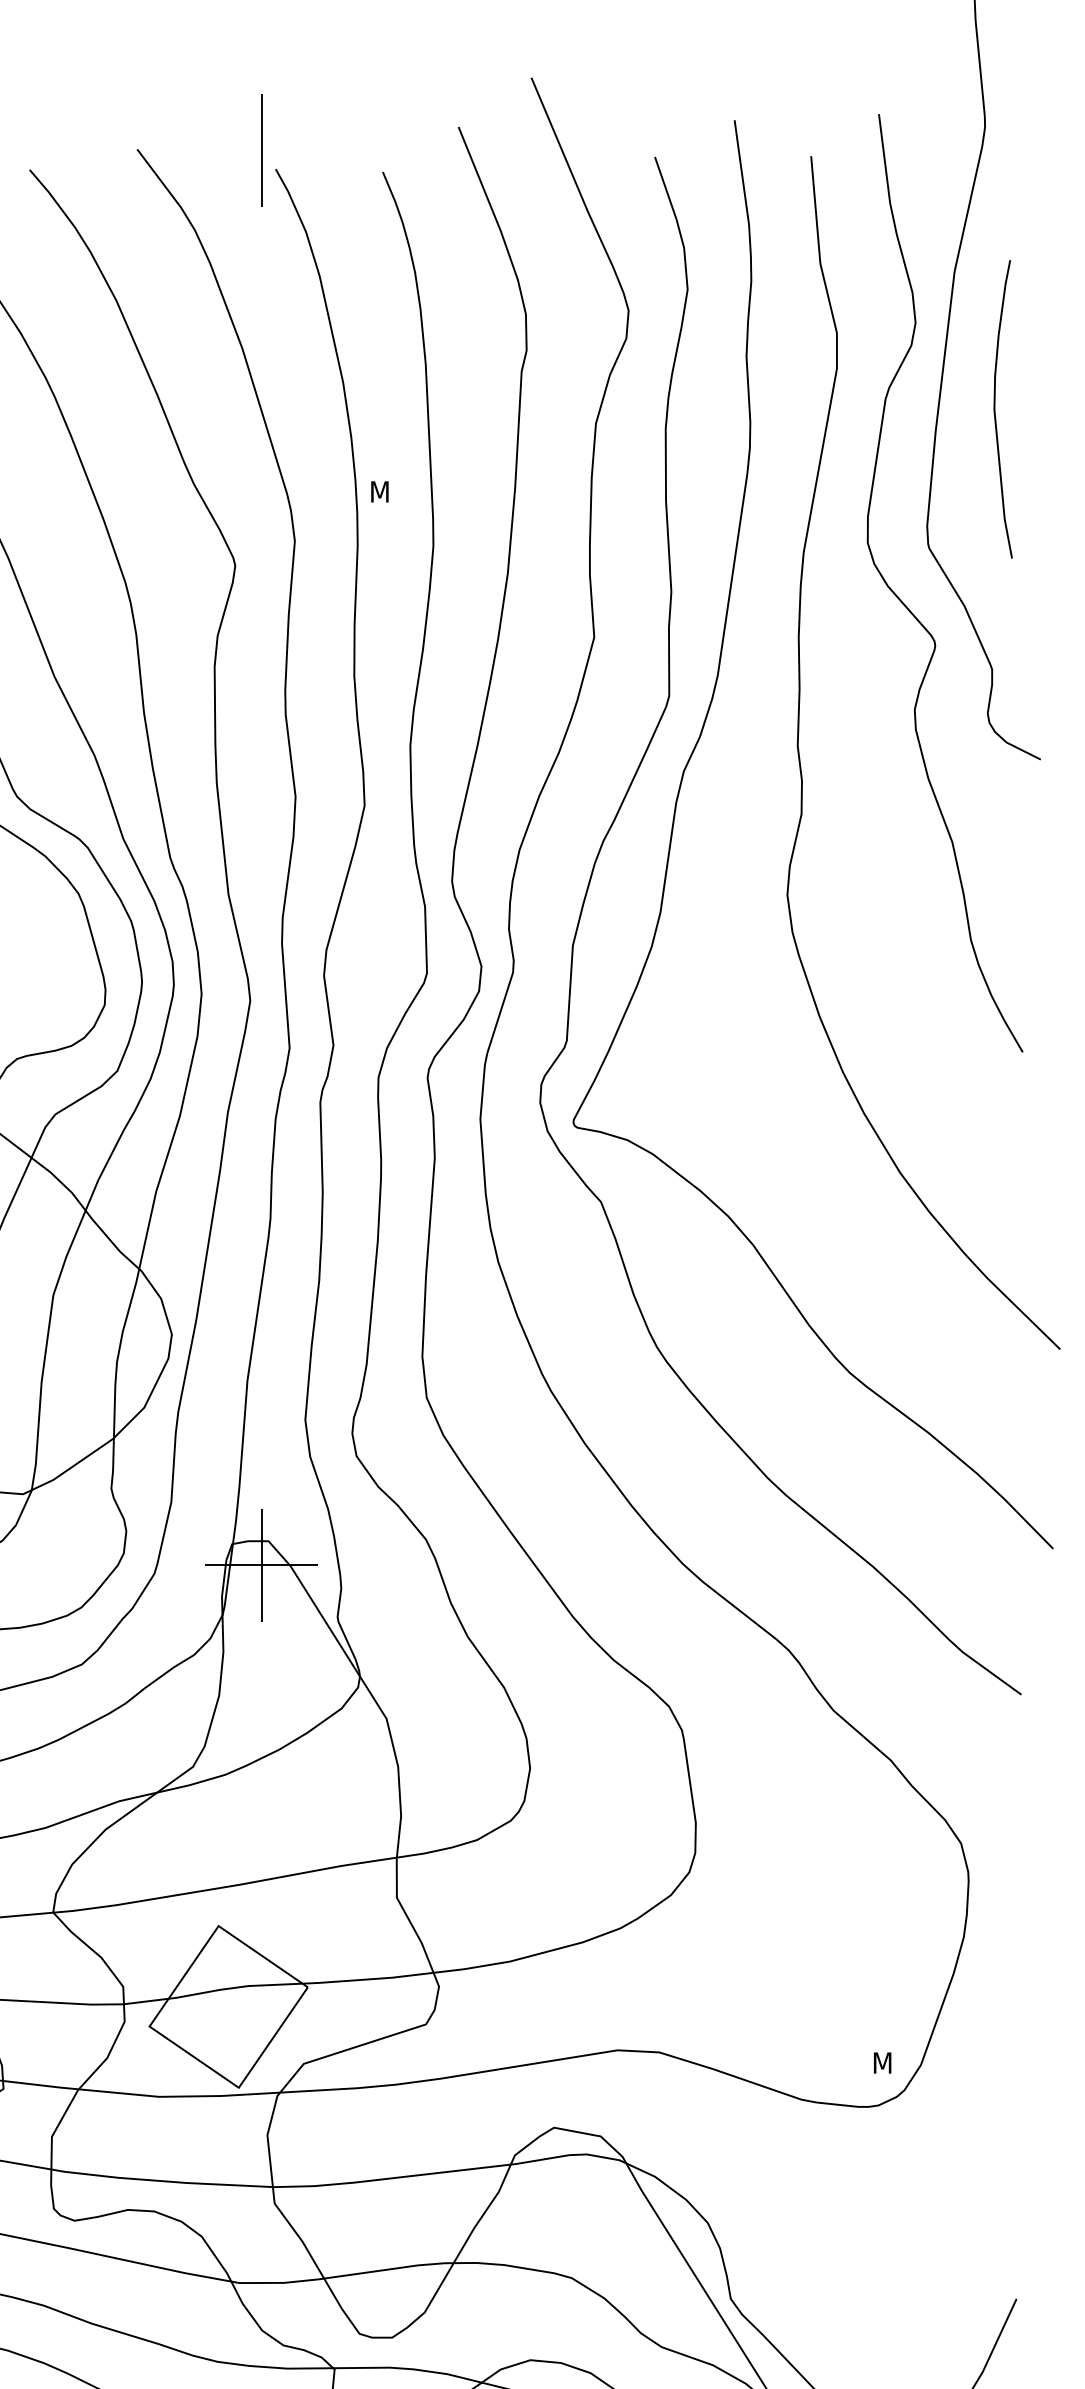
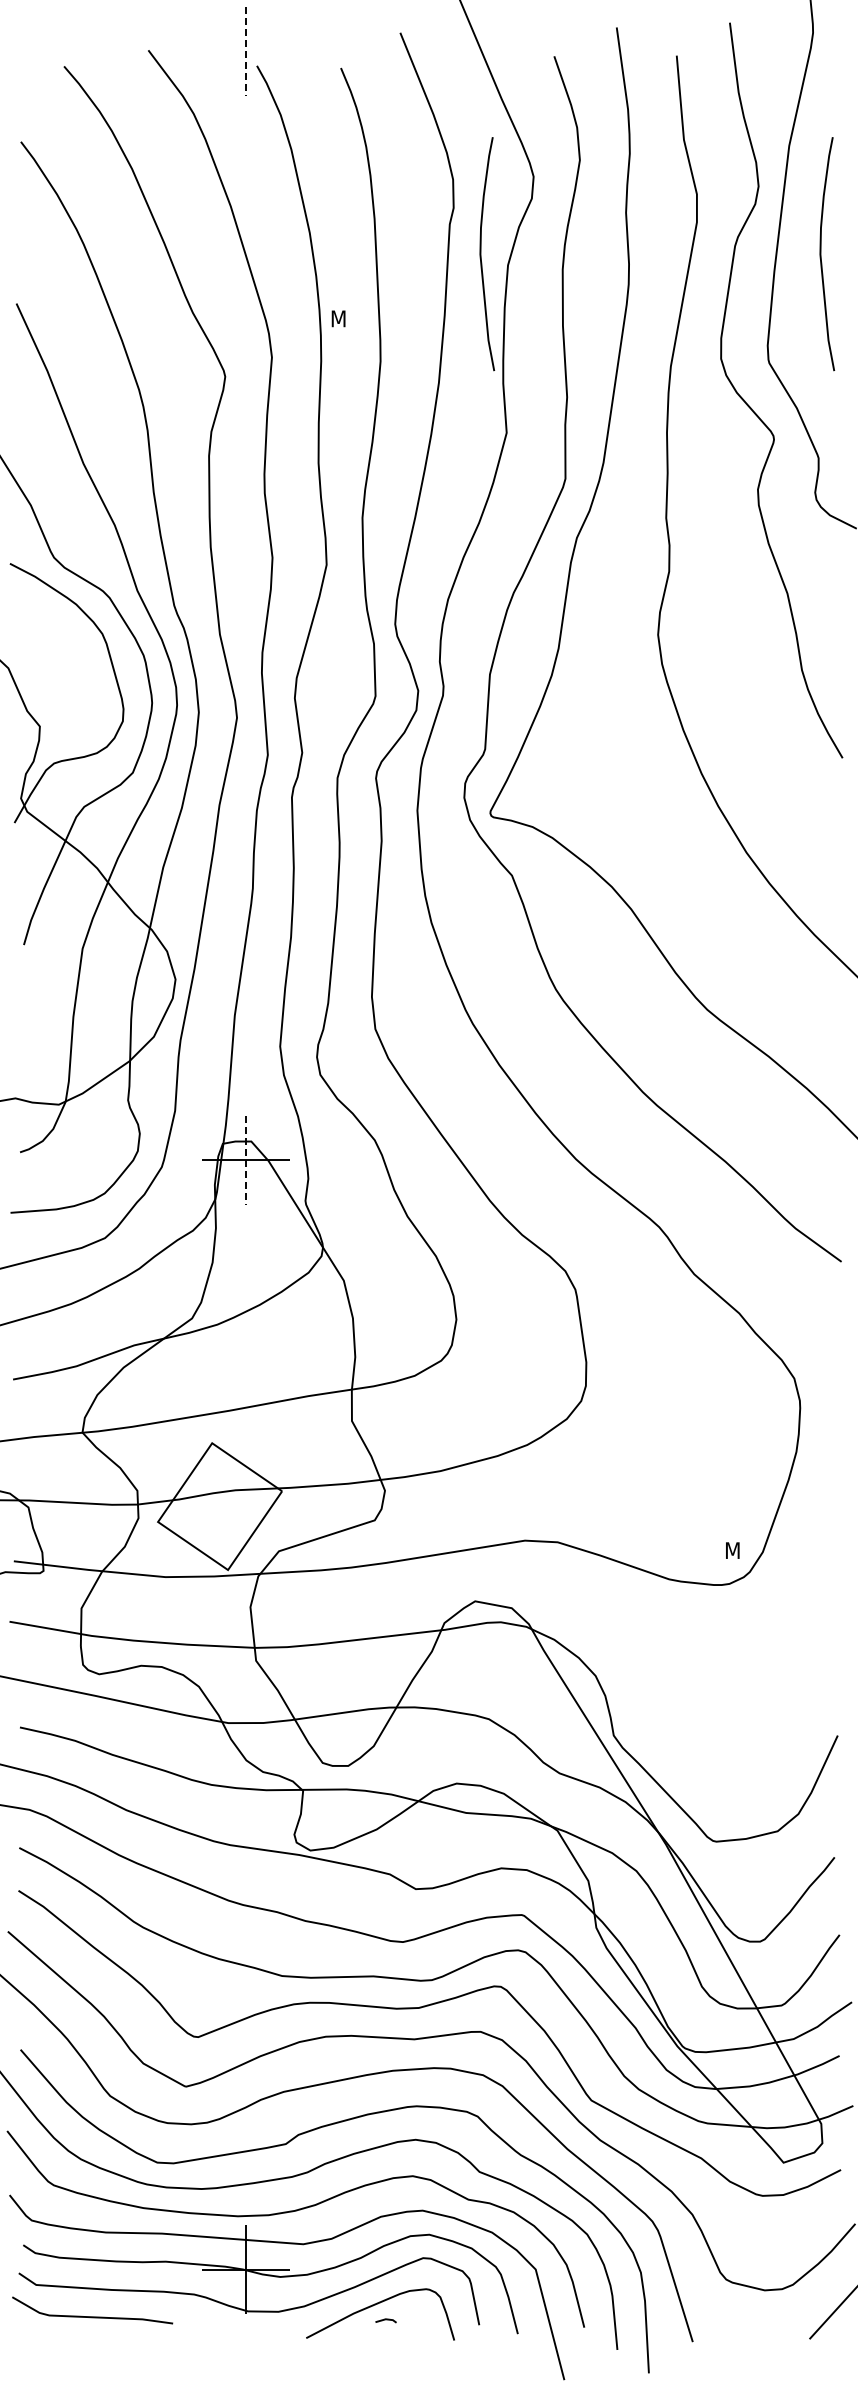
line: (261, 150) -> (245, 51), solid -> dashed
curve: (562, 409) -> (481, 254), added
line: (261, 1565) -> (245, 1160), solid -> dashed

